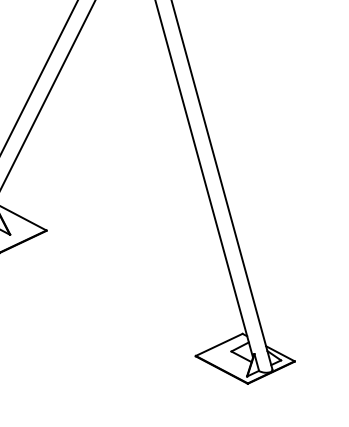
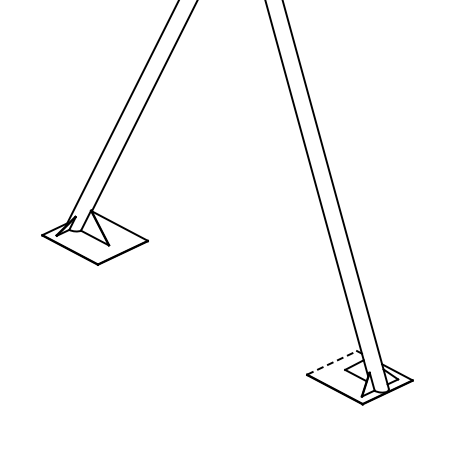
line: (219, 344) -> (332, 362), solid -> dashed

